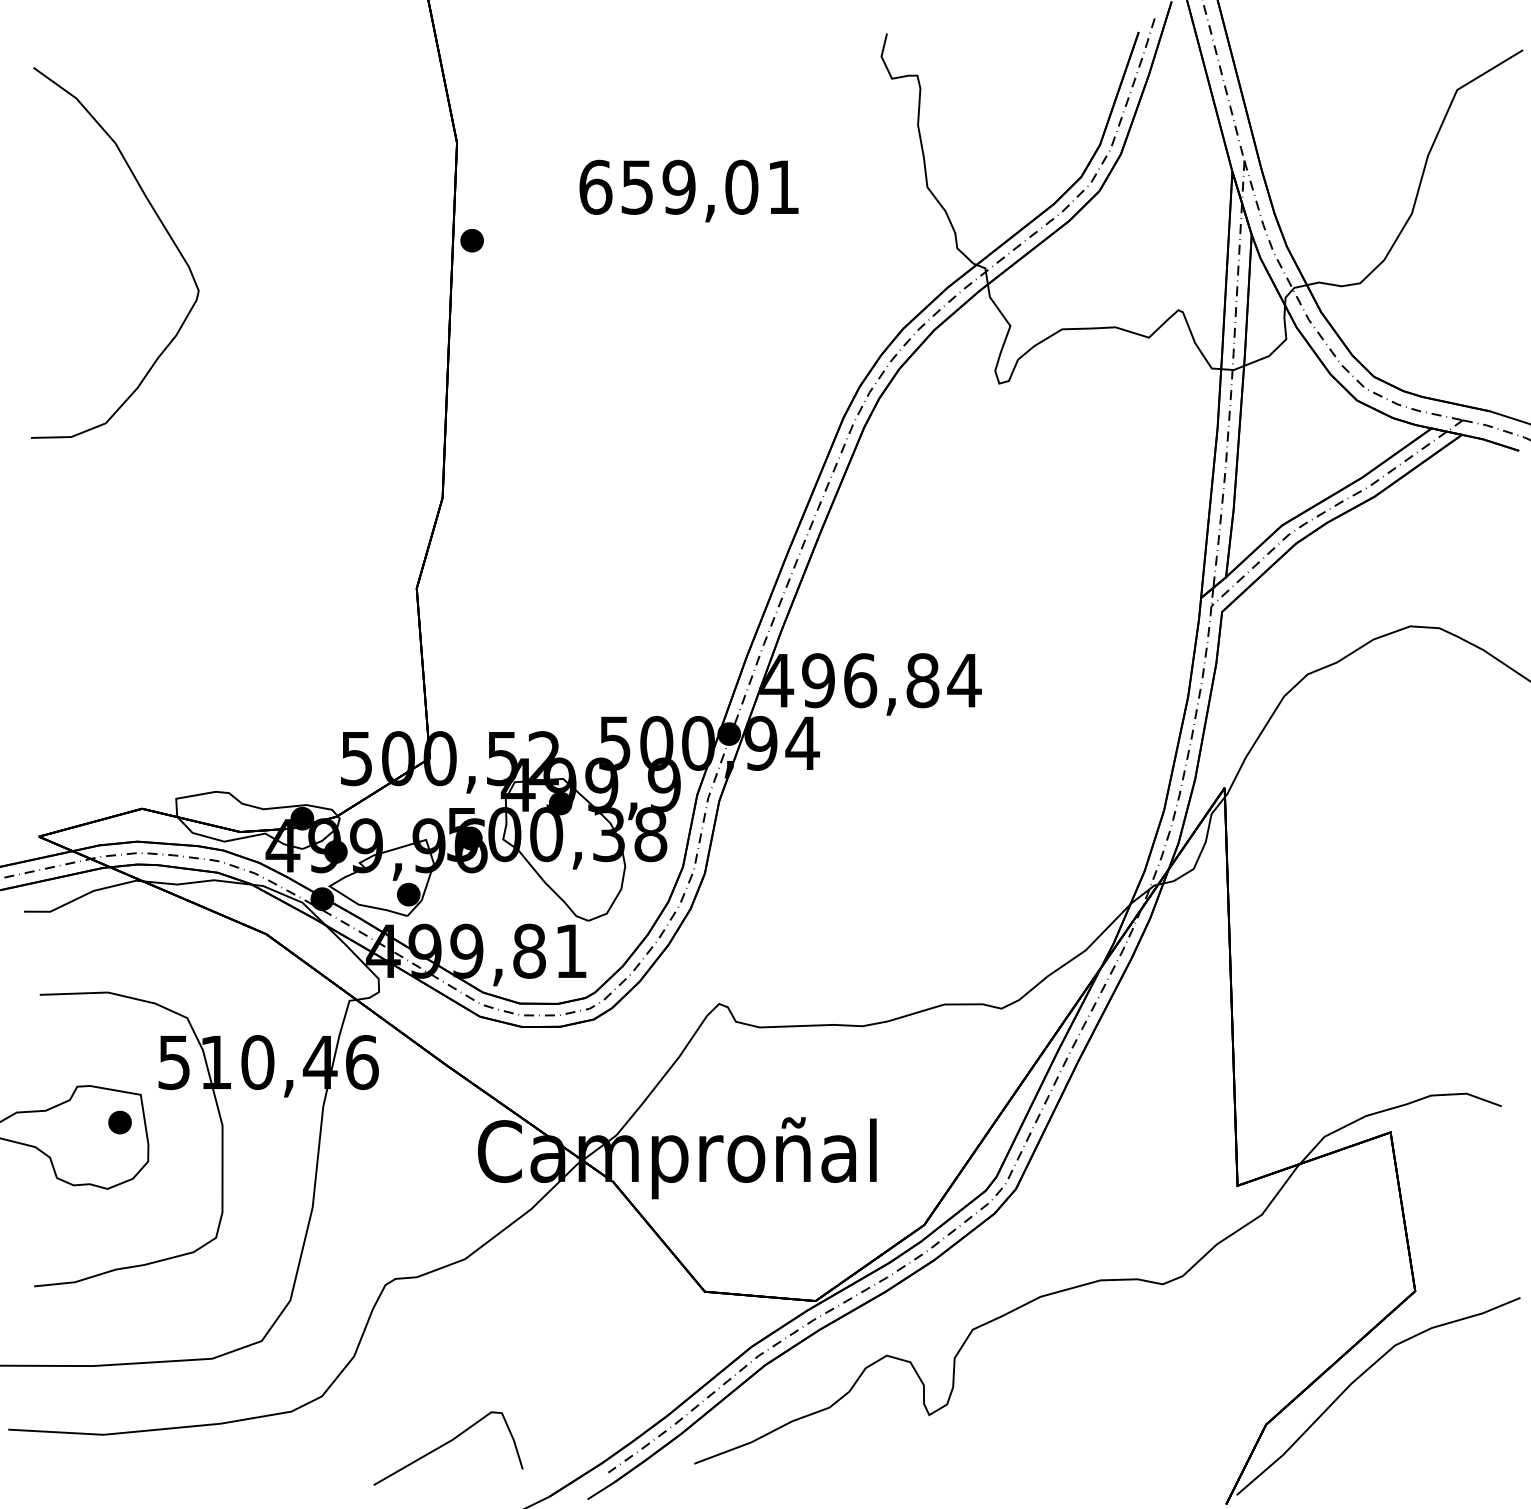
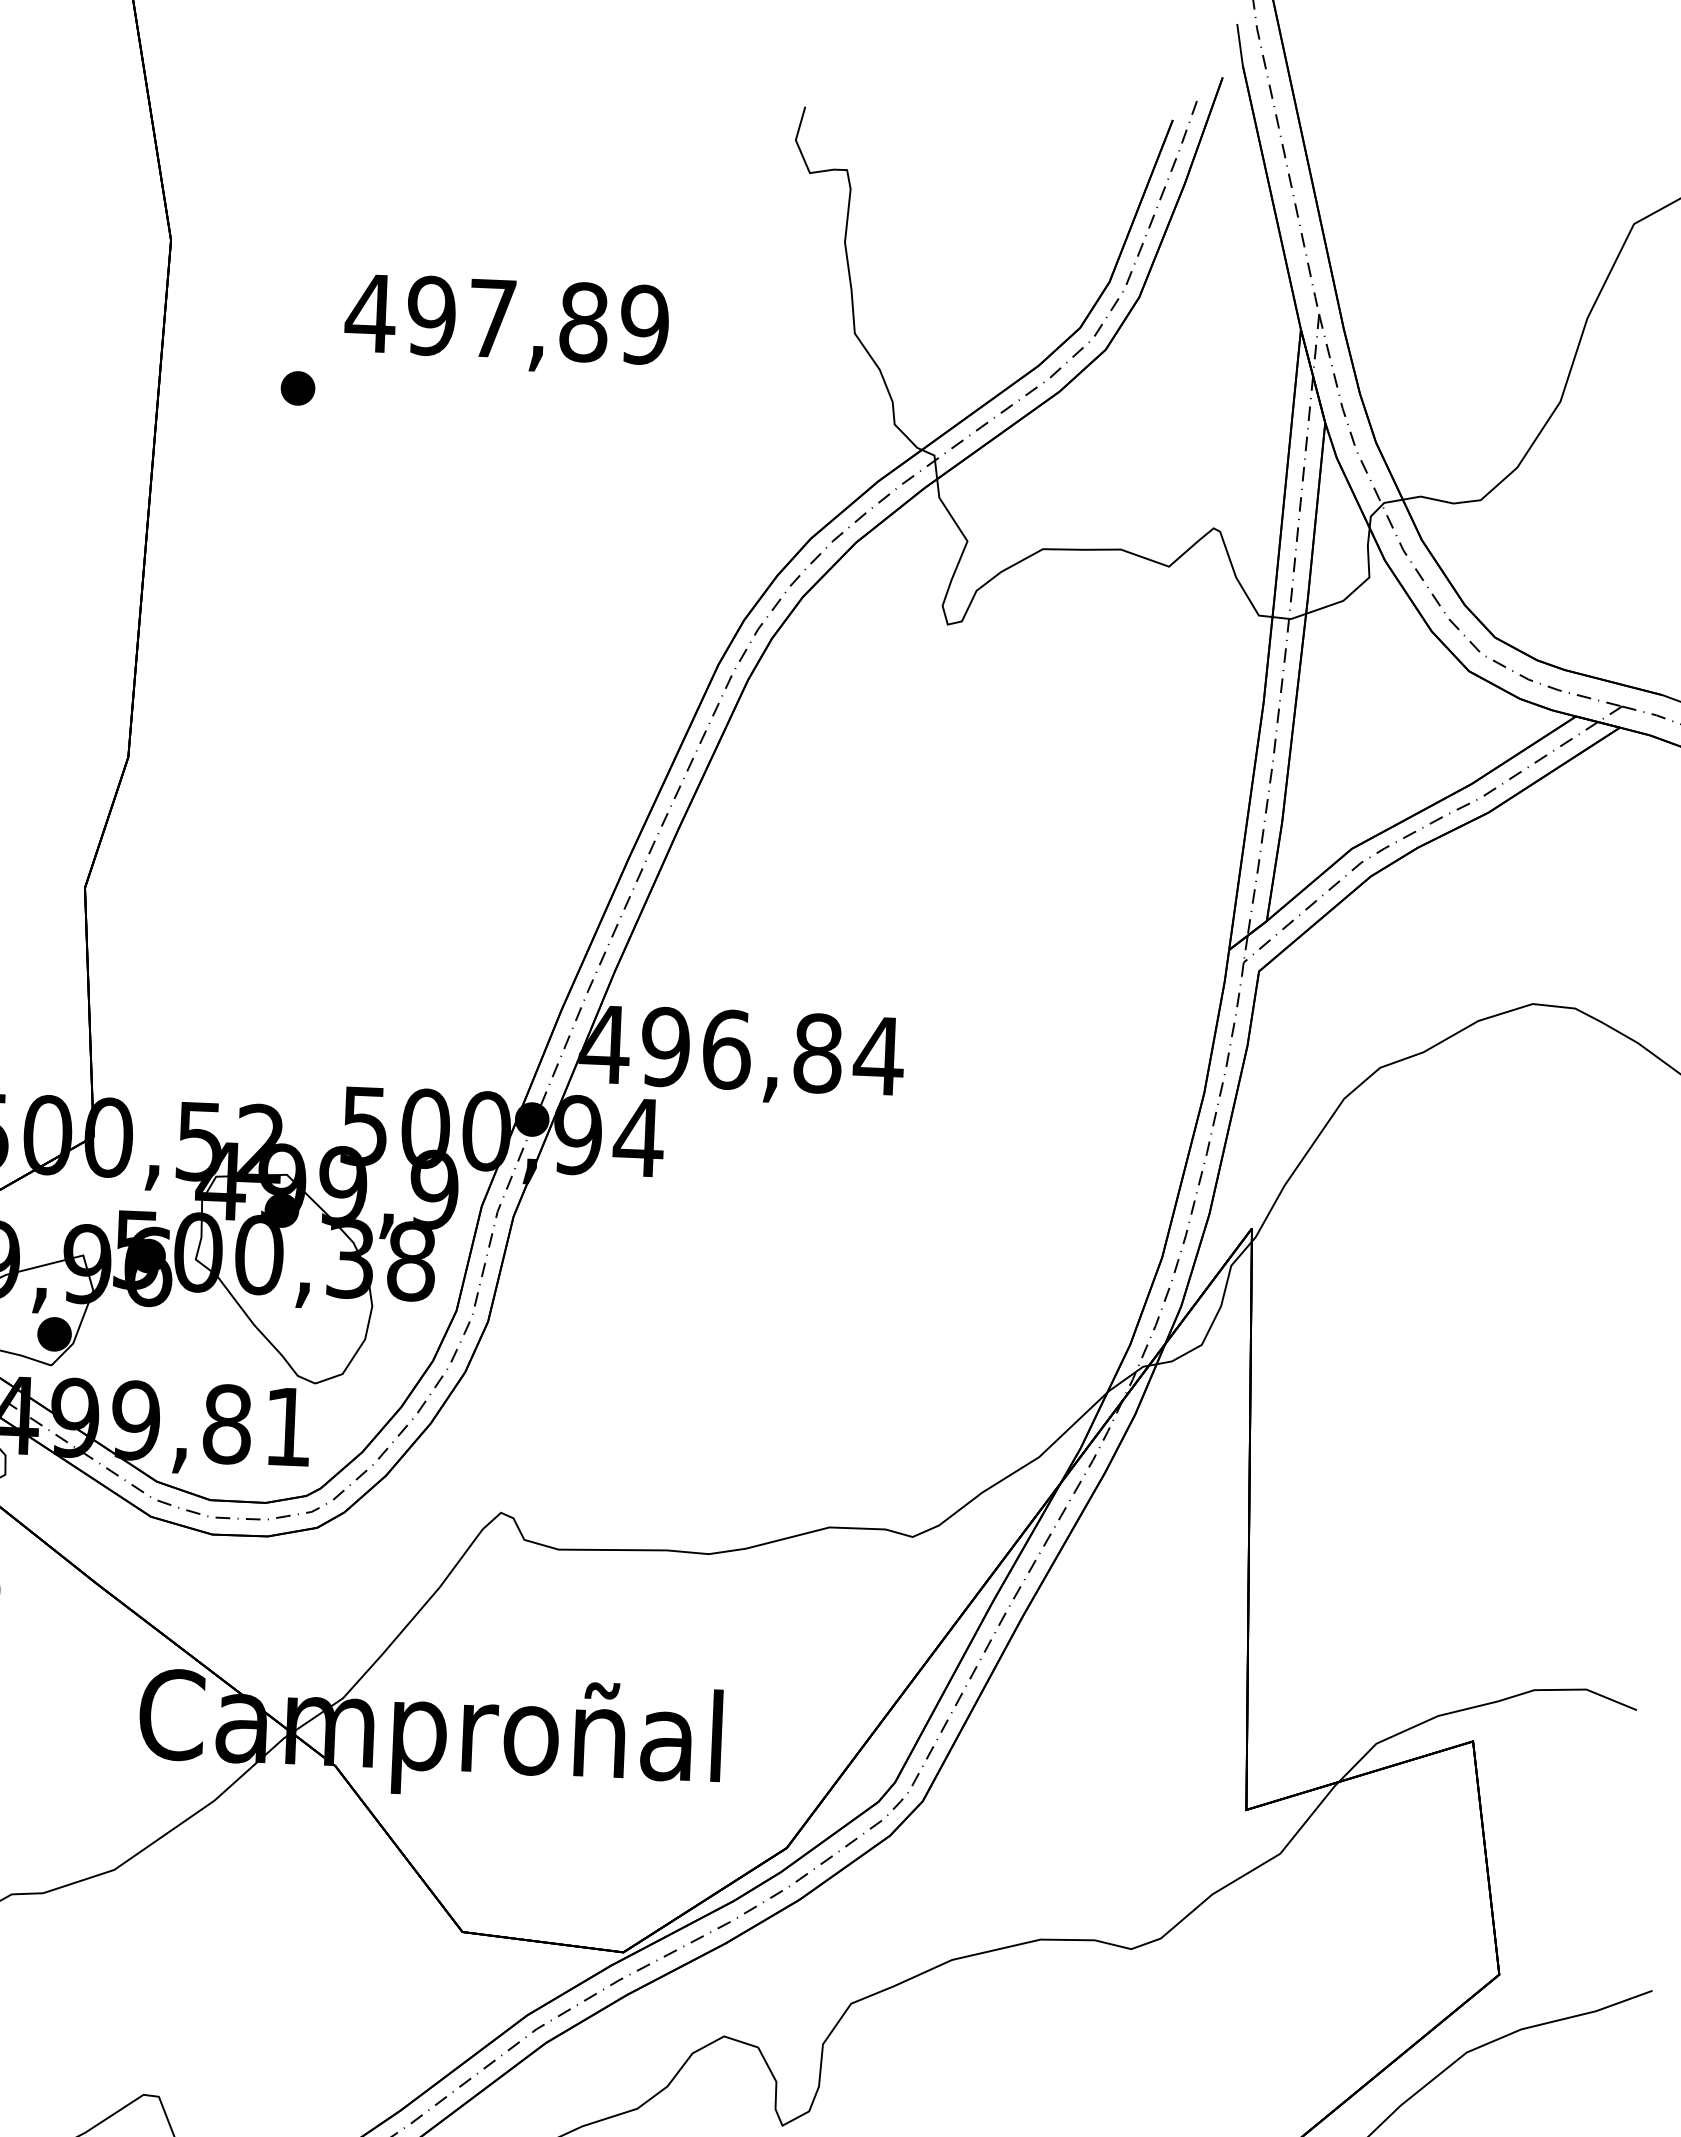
text: (688, 186) -> (506, 317), 659,01 -> 497,89
part: (471, 240) -> (297, 388), moved

